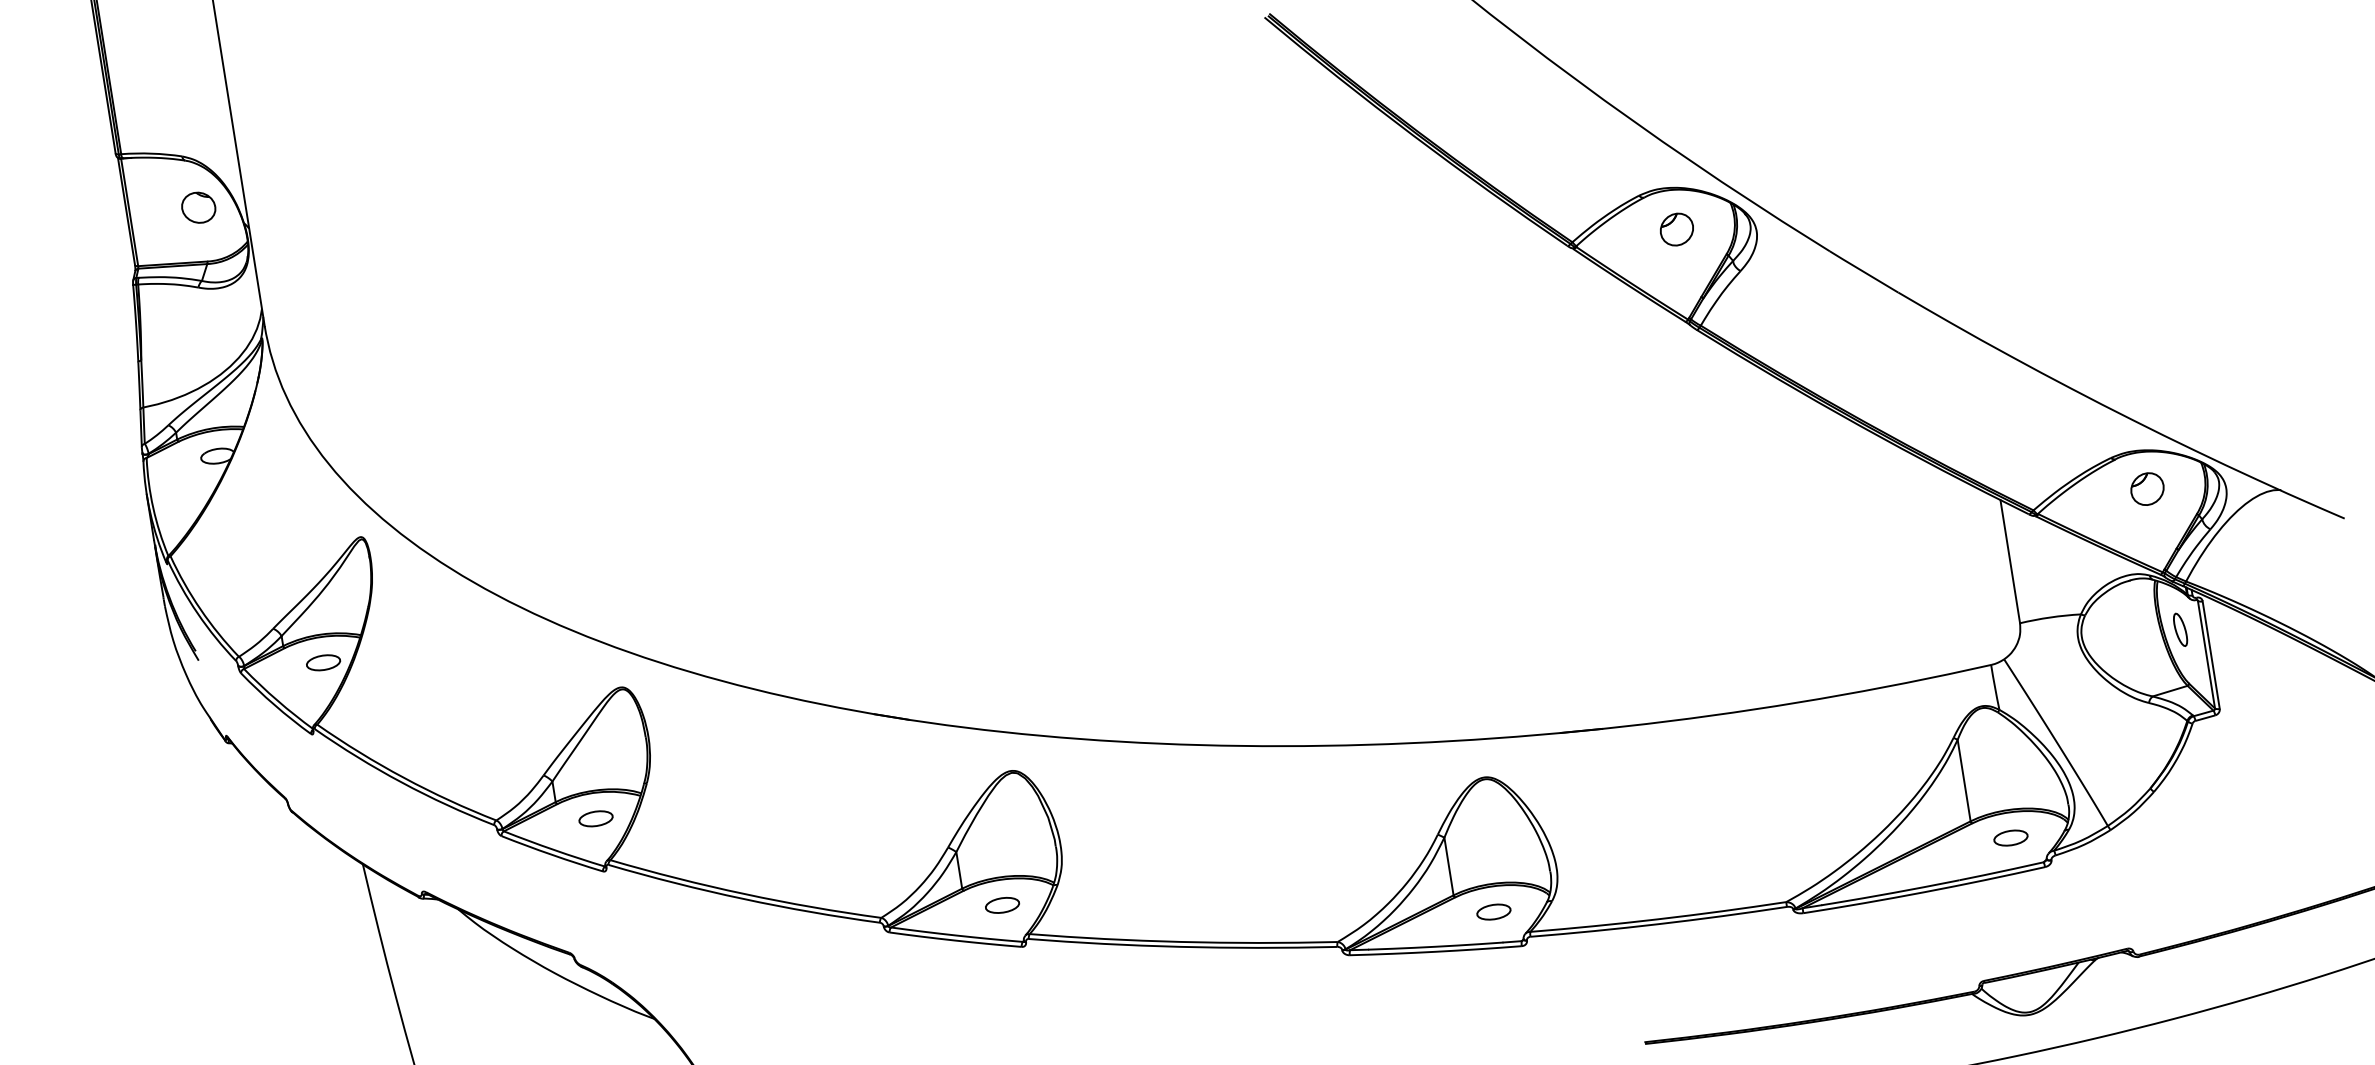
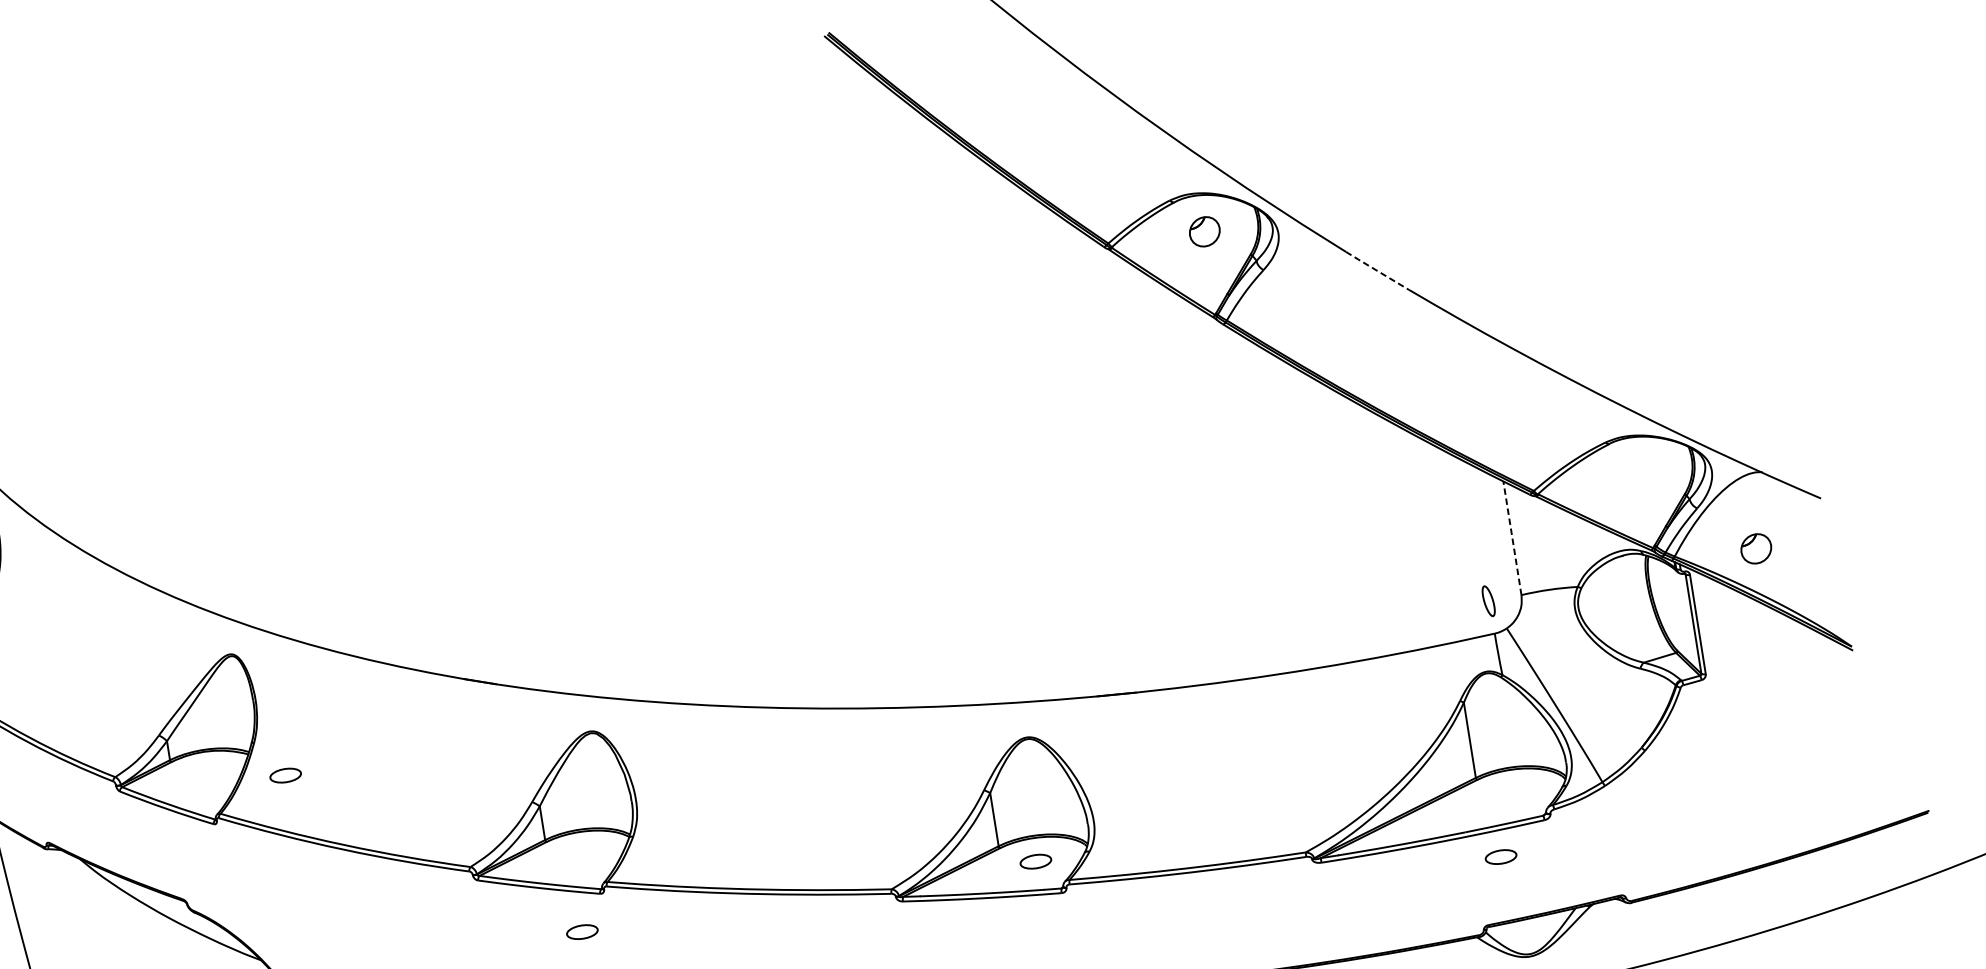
line: (1863, 271) -> (1376, 270), solid -> dashed
part: (2147, 488) -> (1756, 548), moved
line: (2010, 561) -> (1512, 538), solid -> dashed
part: (2180, 629) -> (1488, 600), moved
part: (595, 818) -> (285, 775), moved
part: (2010, 837) -> (1500, 856), moved
part: (1002, 904) -> (582, 931), moved

